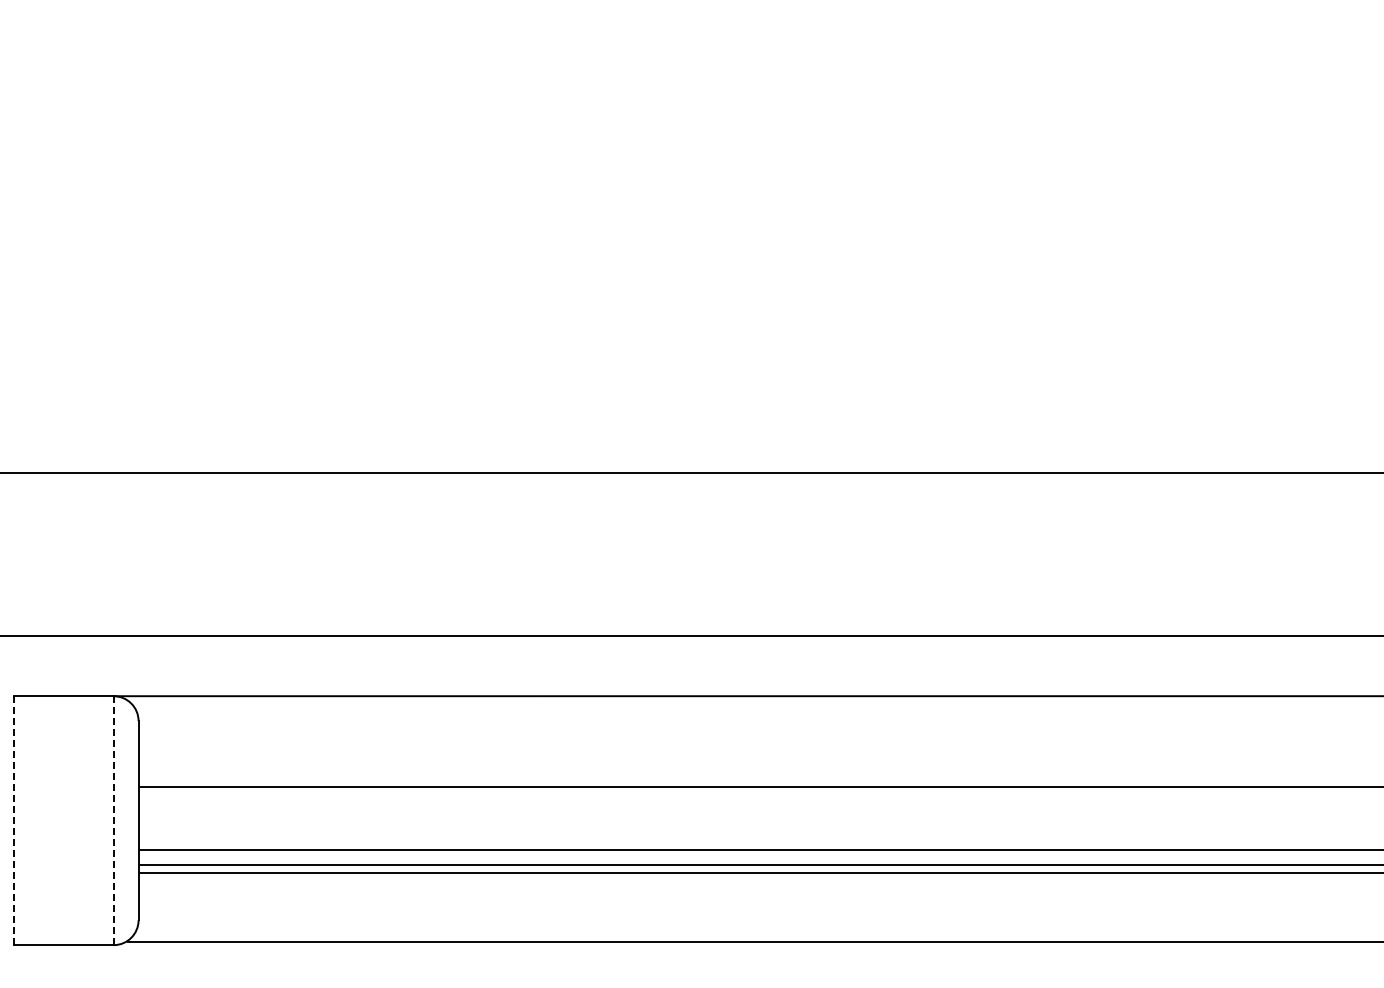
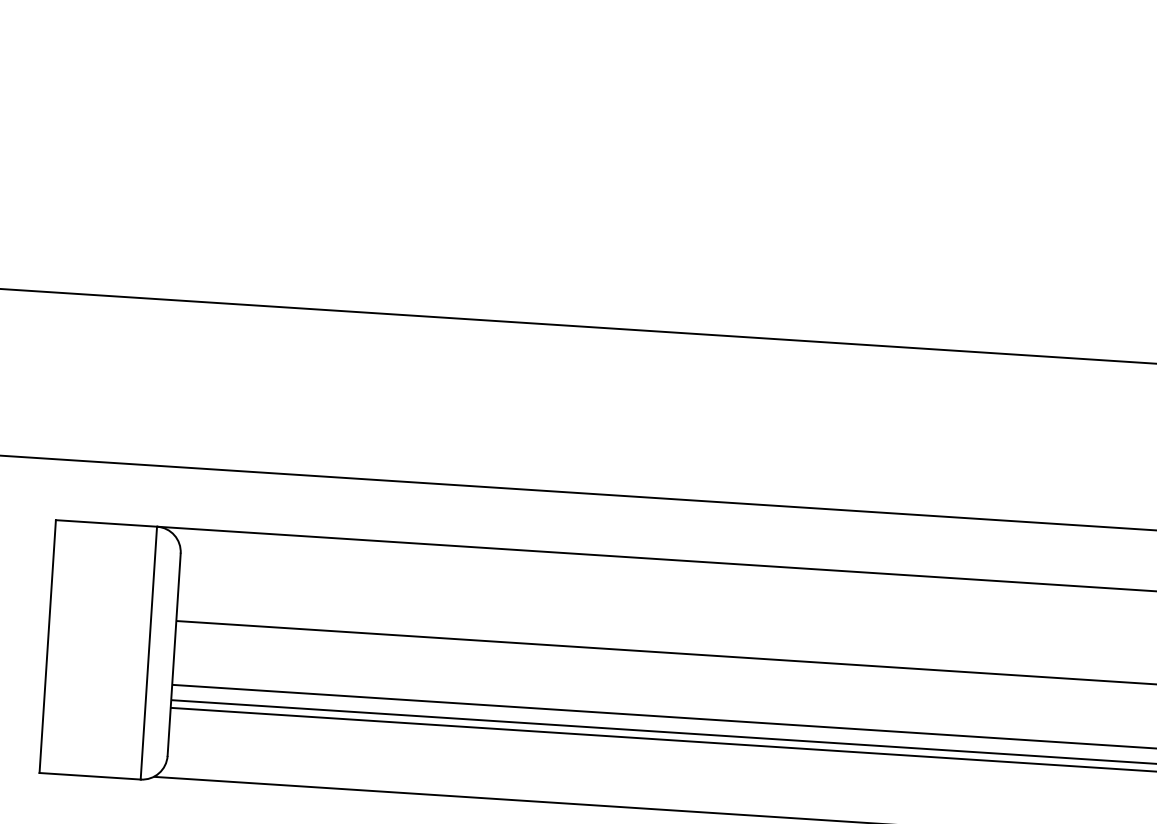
line: (14, 820) -> (48, 646), dashed -> solid
line: (113, 820) -> (148, 652), dashed -> solid

